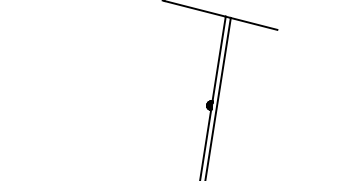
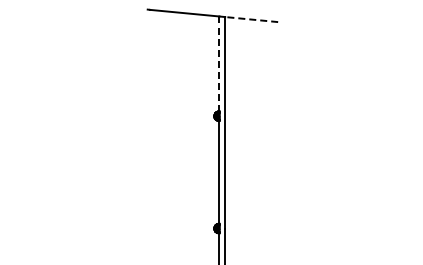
line: (253, 23) -> (251, 19), solid -> dashed
line: (219, 59) -> (219, 64), solid -> dashed

